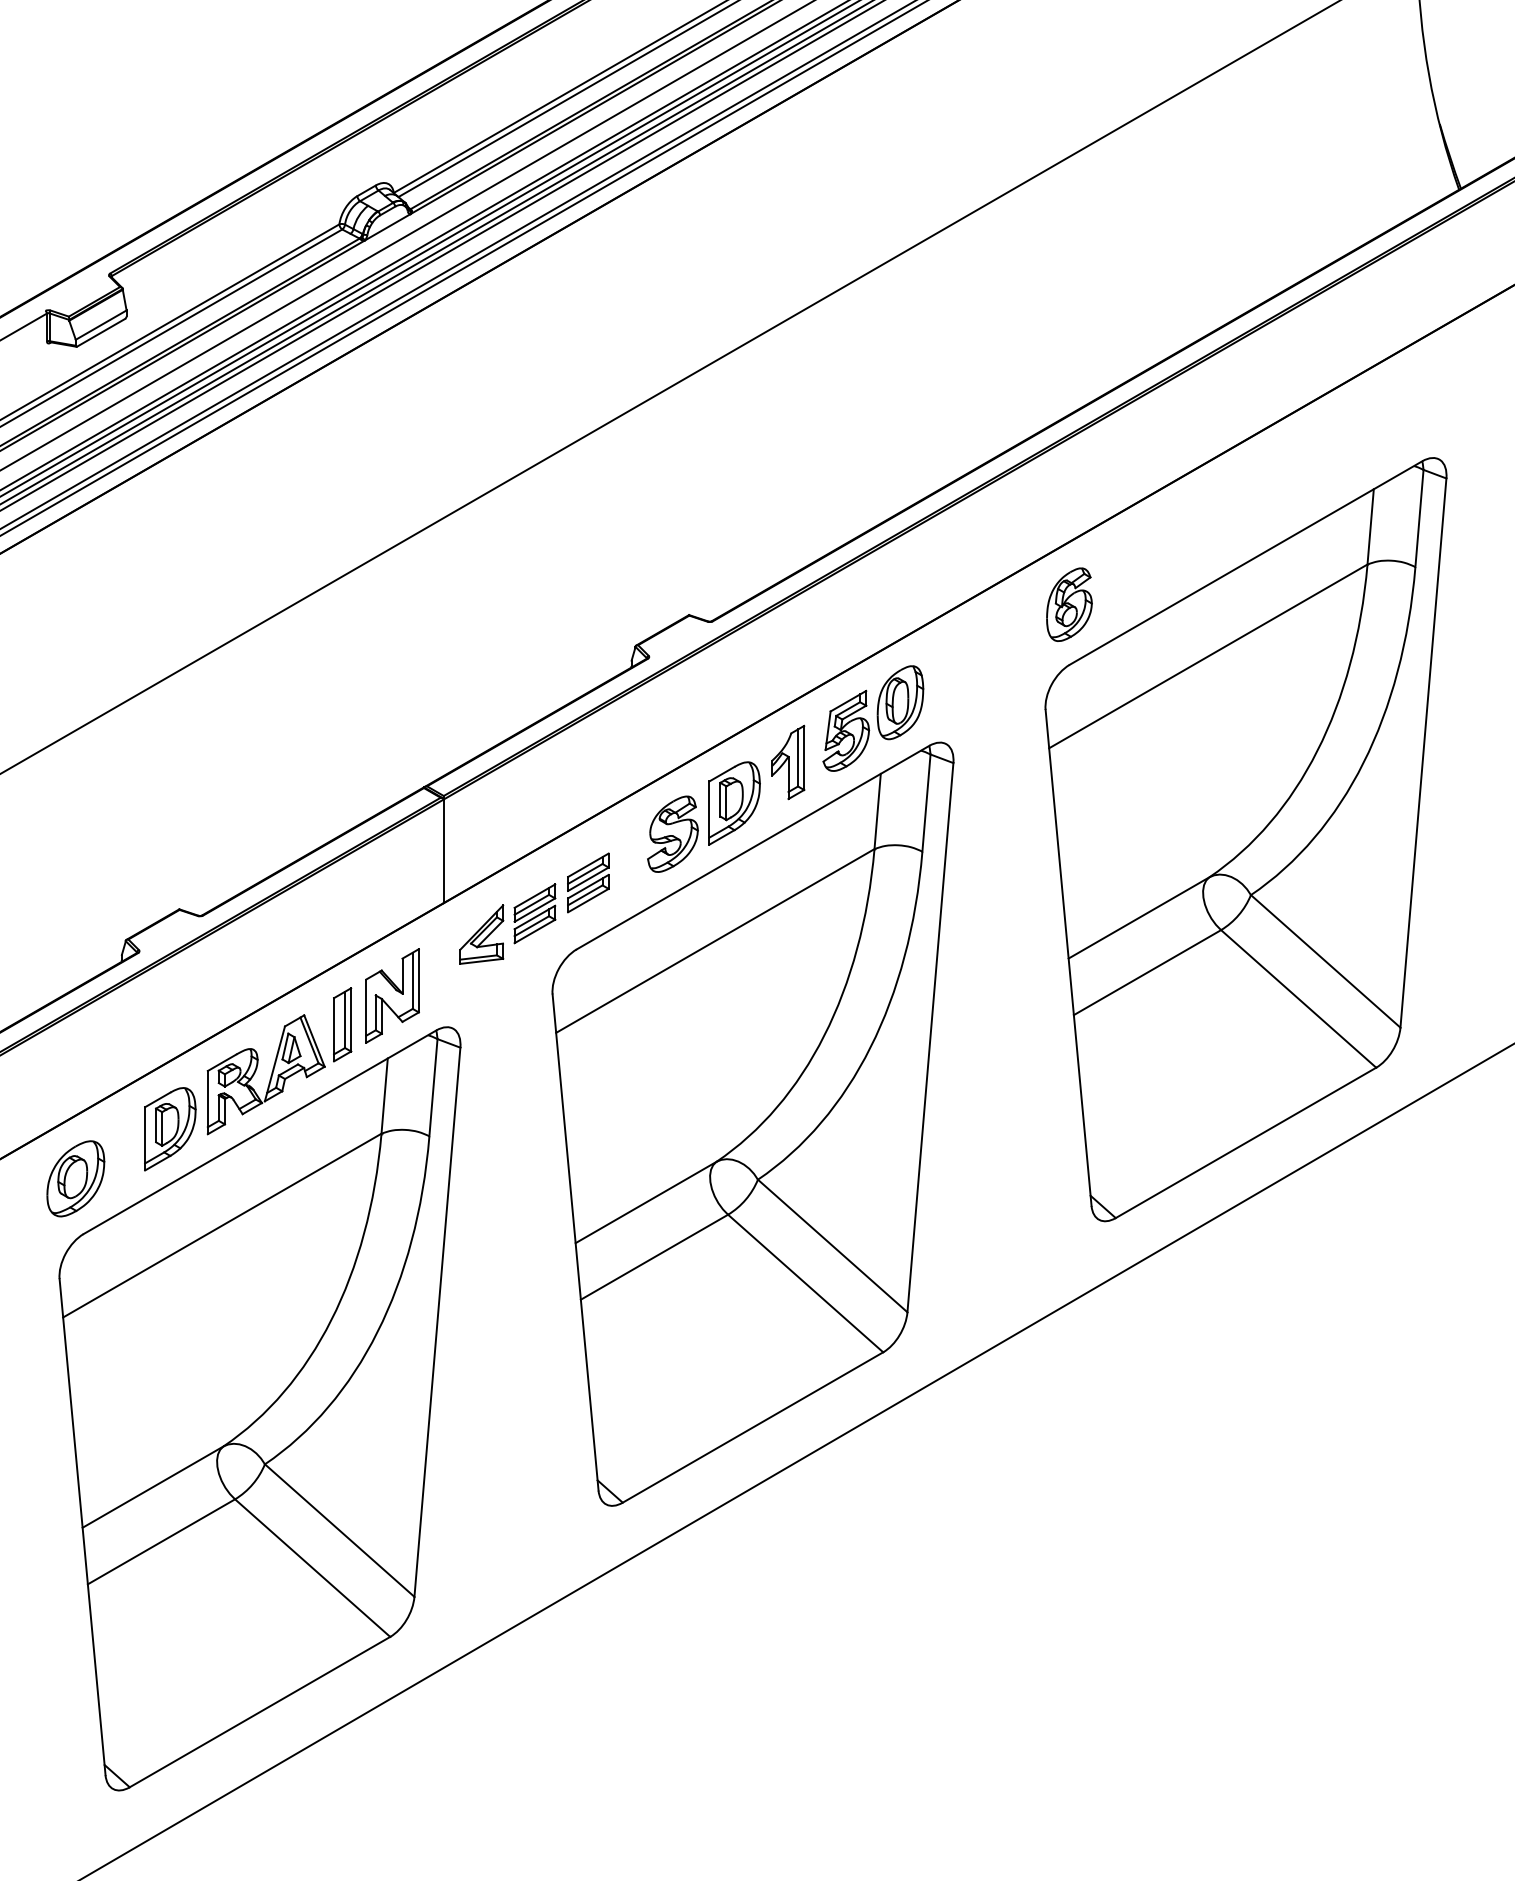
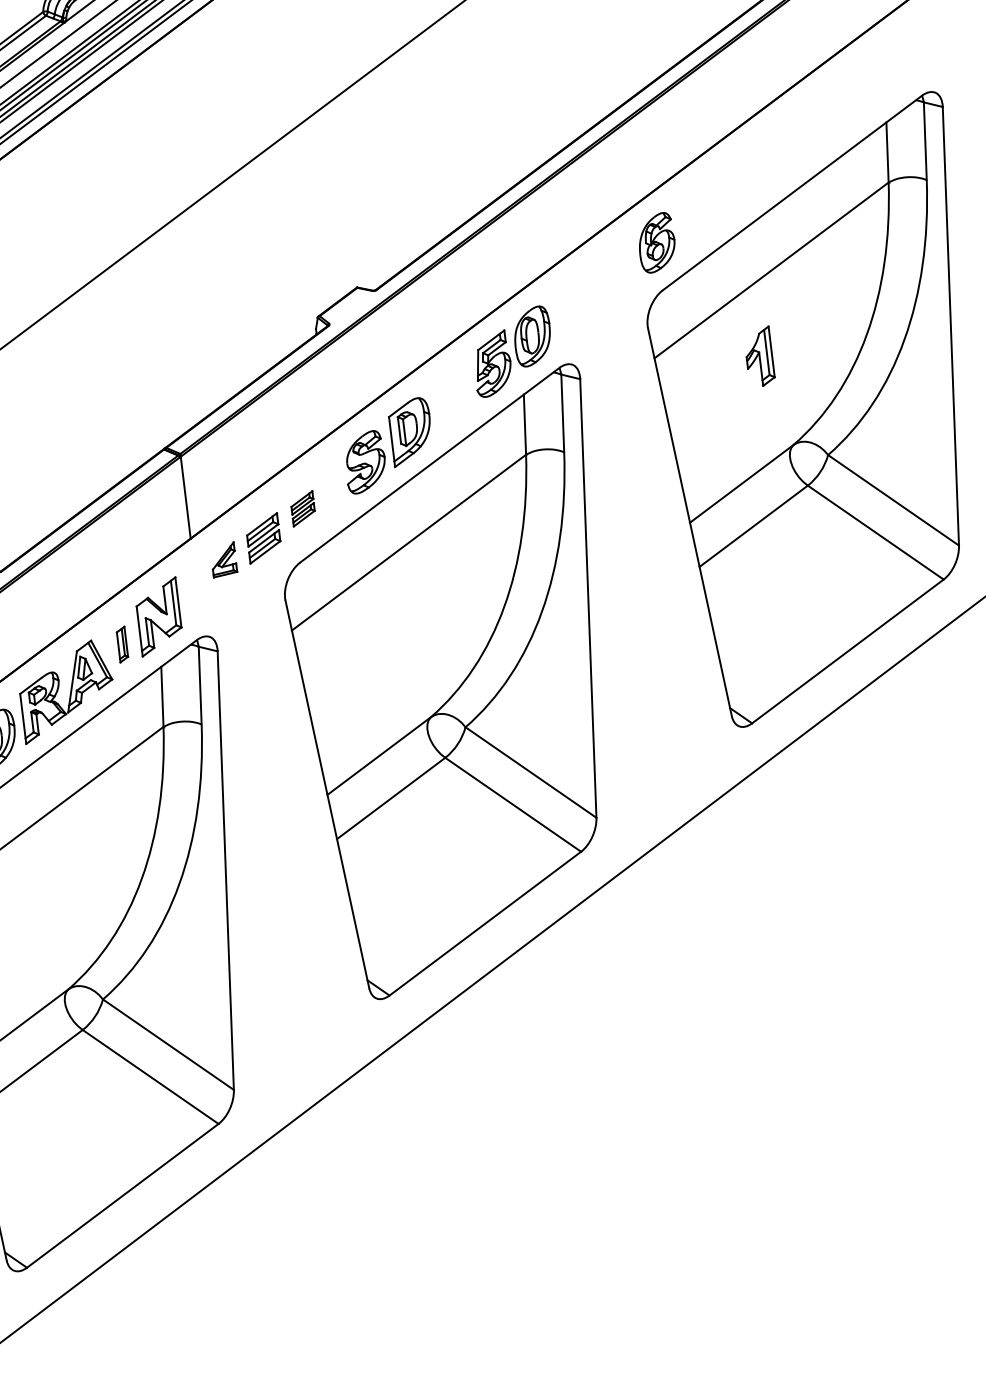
part: (788, 762) -> (759, 356), moved
part: (588, 882) -> (303, 508), size x0.7
part: (481, 934) -> (223, 559), size x0.7
part: (342, 1024) -> (122, 644), size x0.6

